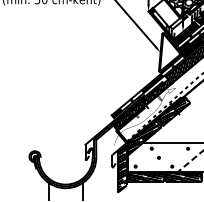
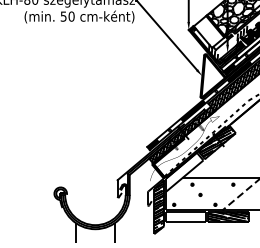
hatch: (144, 137) -> (184, 172), removed
hatch: (145, 177) -> (185, 217), removed

